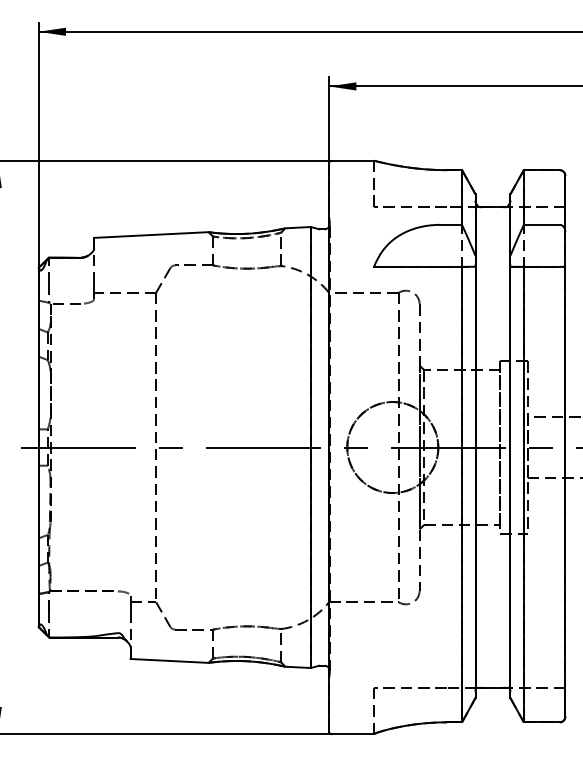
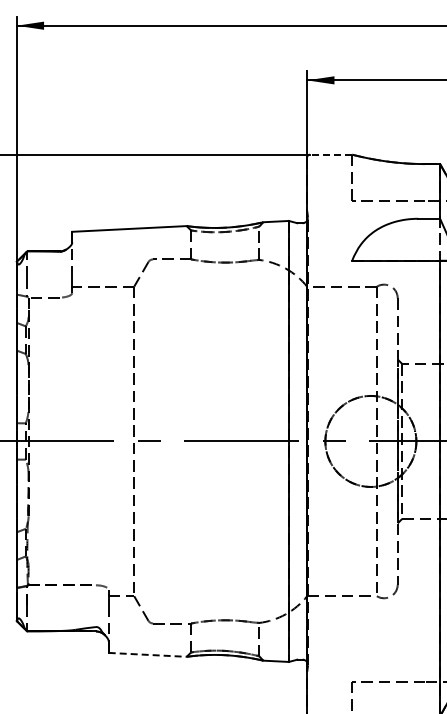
line: (352, 160) -> (330, 154), solid -> dashed
line: (170, 660) -> (148, 654), solid -> dashed

